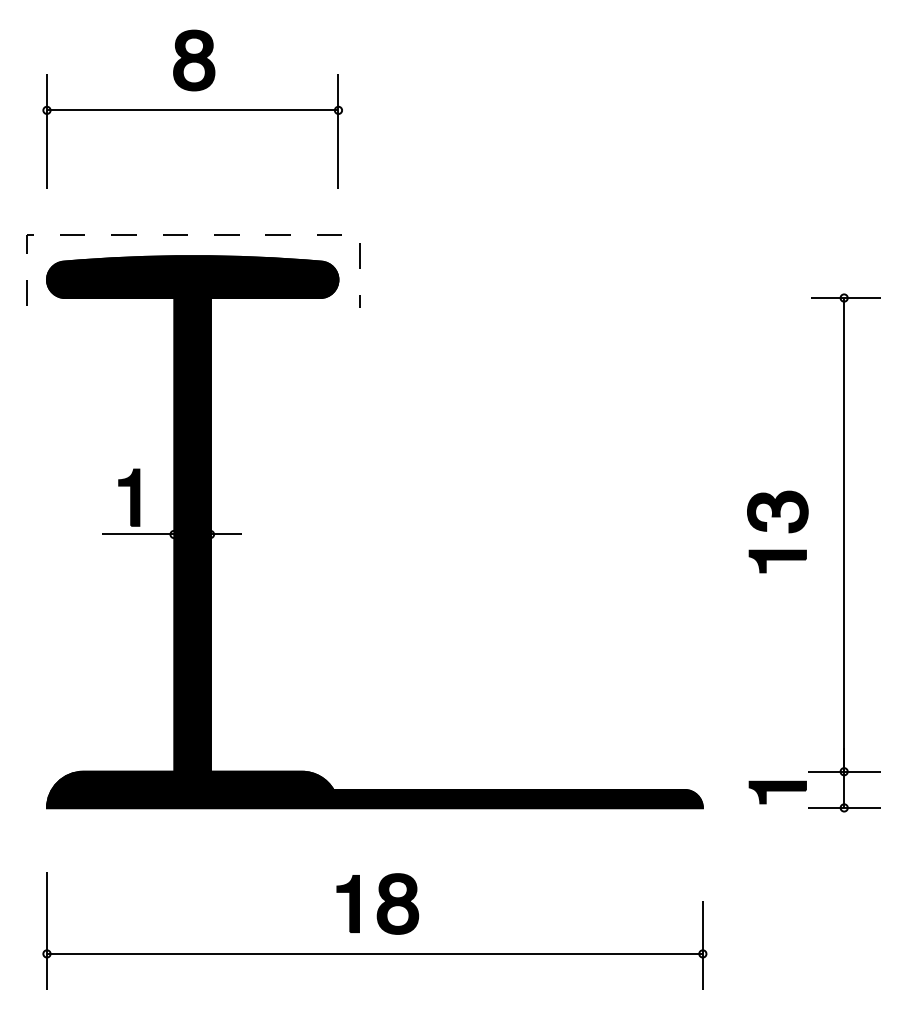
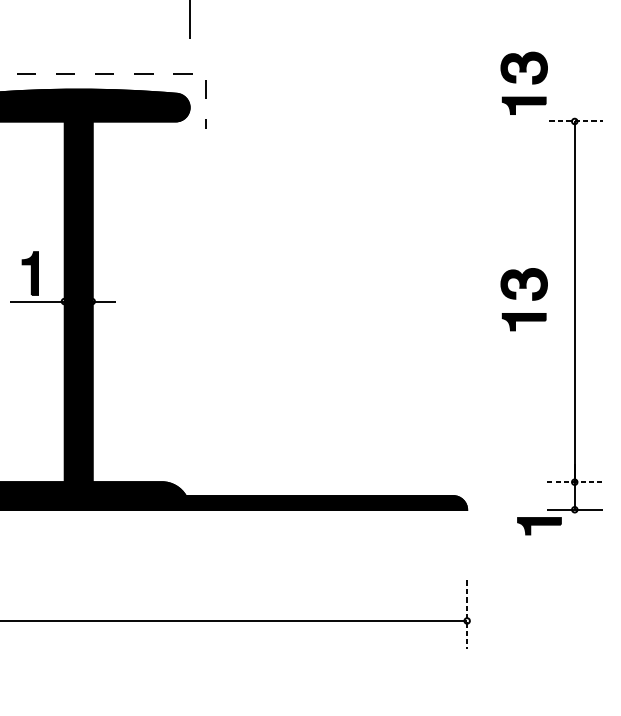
part: (767, 247) -> (516, 82), added
line: (845, 298) -> (575, 121), solid -> dashed
line: (844, 771) -> (575, 482), solid -> dashed
part: (777, 792) -> (539, 526), moved
part: (377, 903) -> (219, 582), removed
line: (702, 945) -> (466, 614), solid -> dashed

